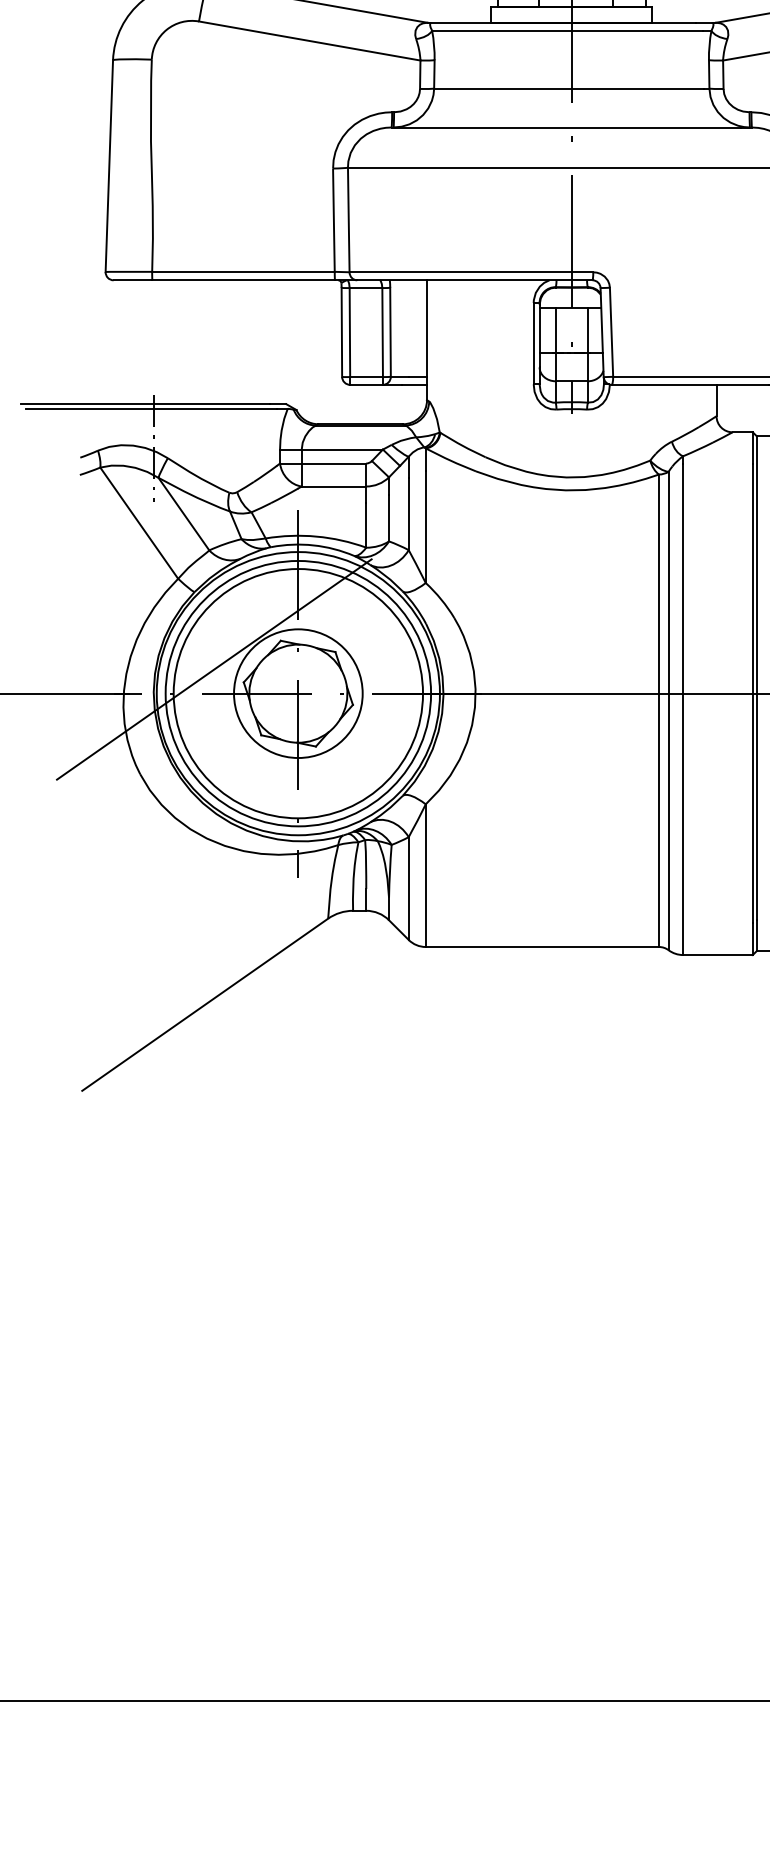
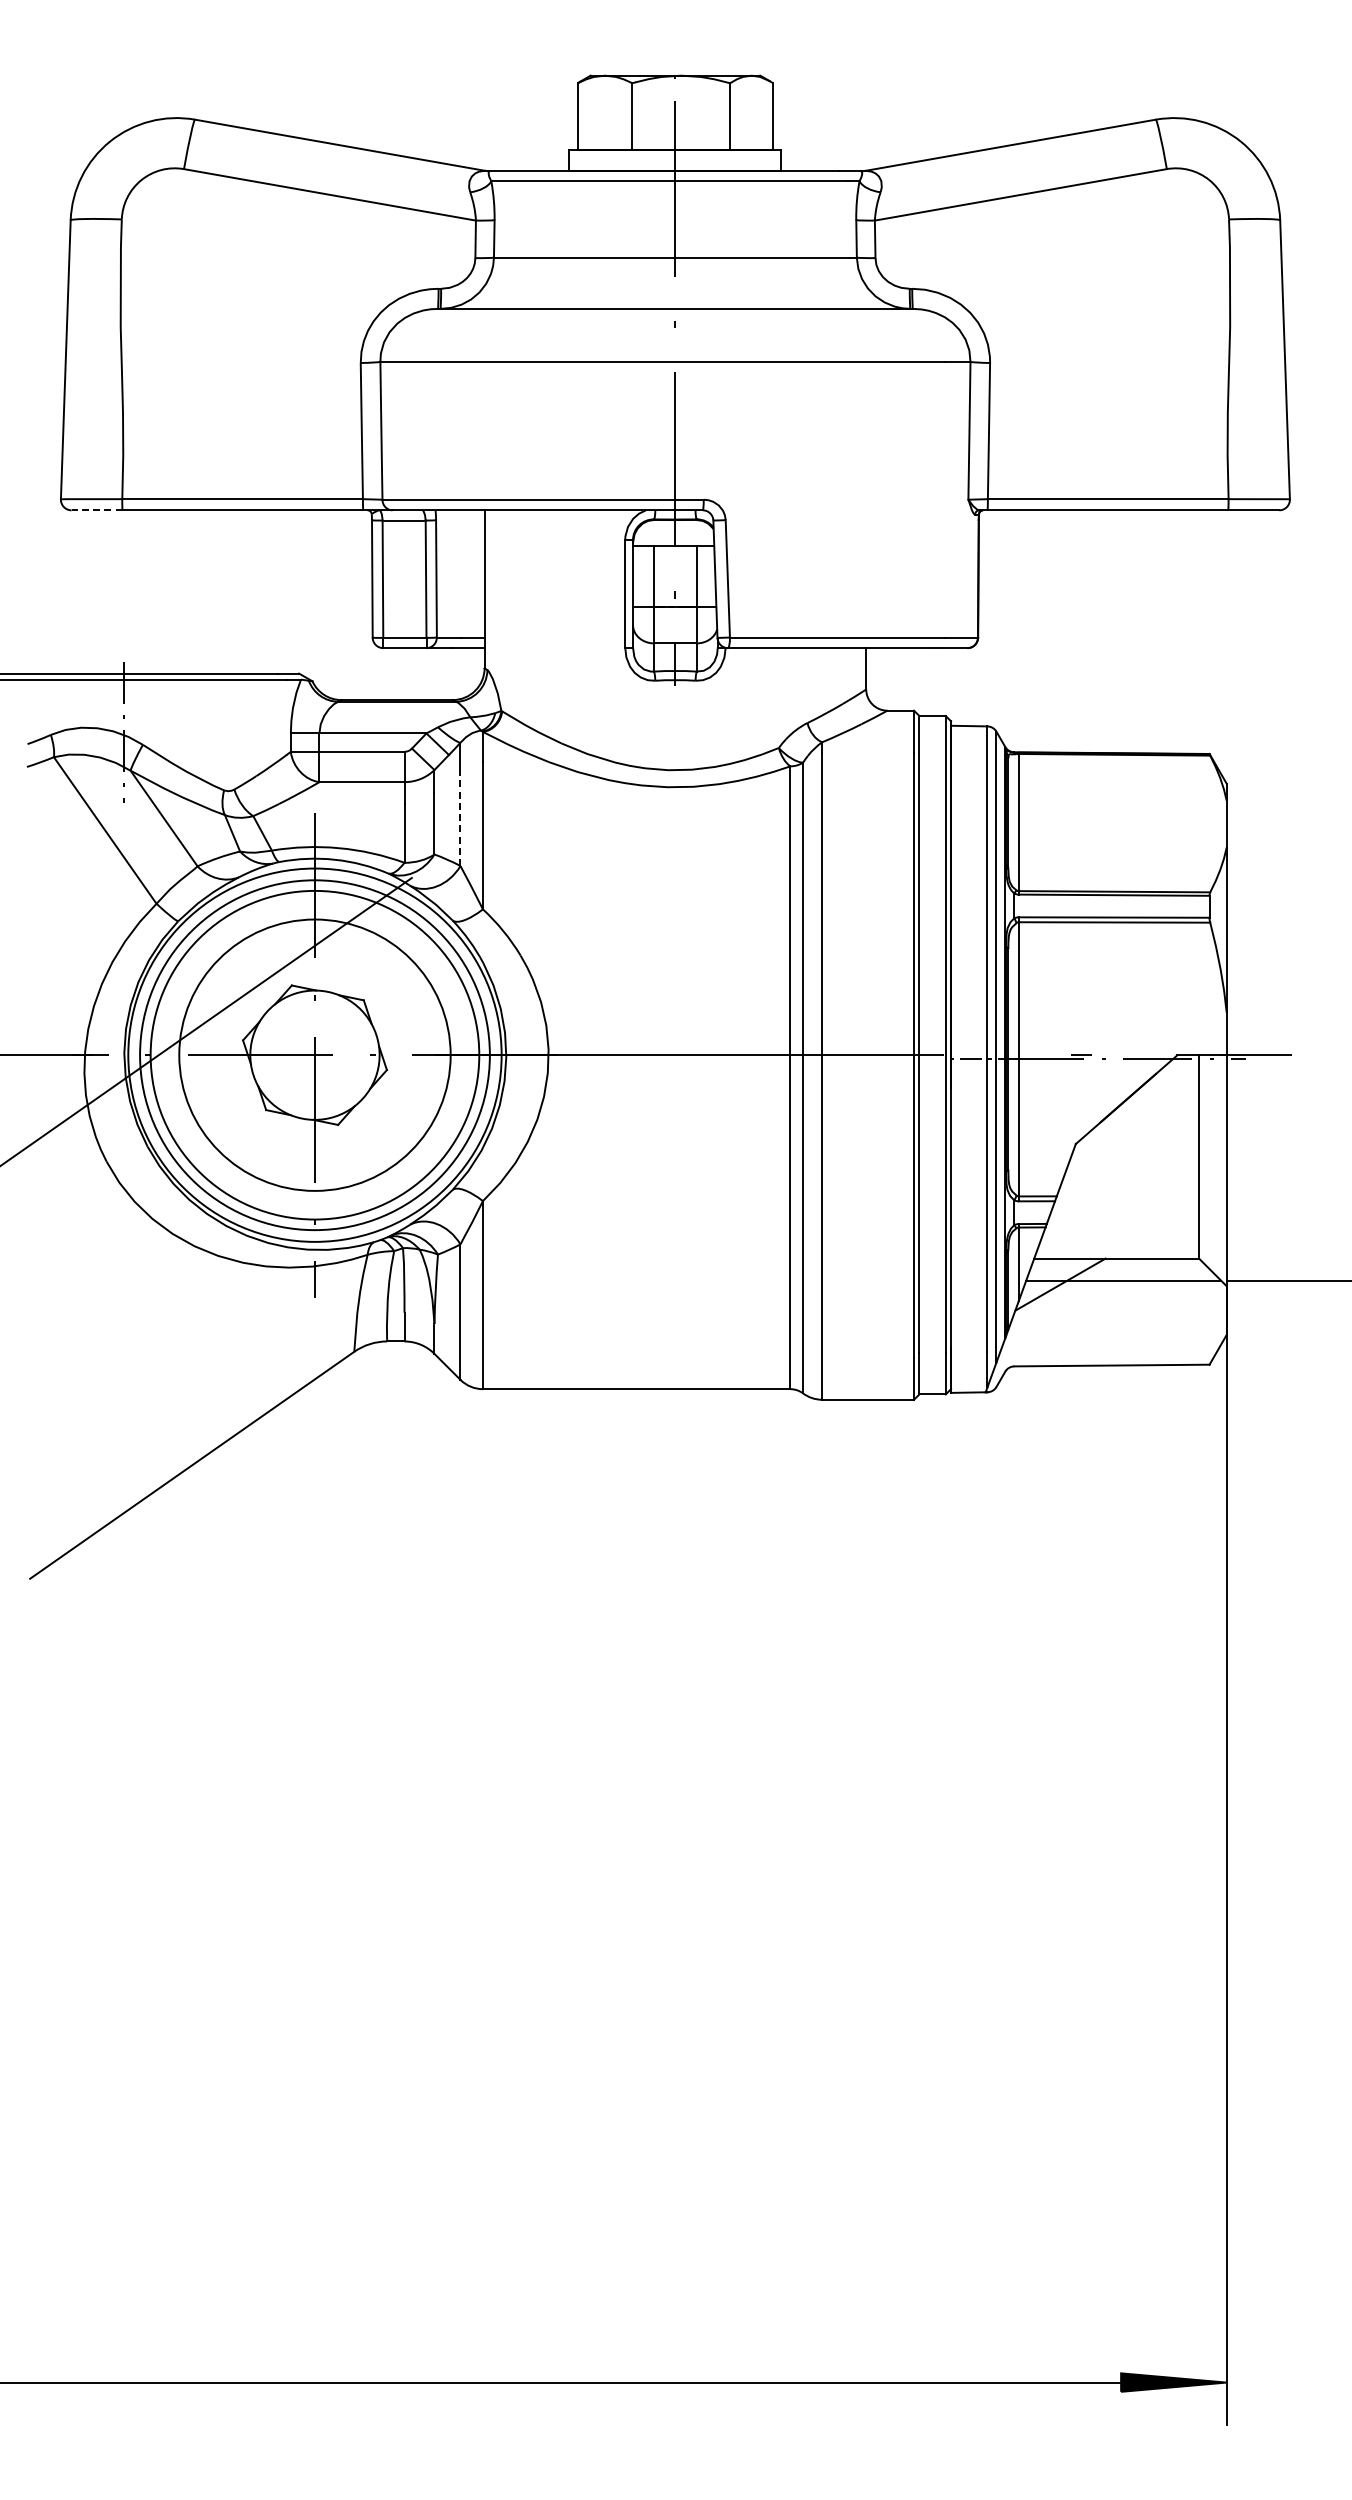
line: (133, 280) -> (97, 510), solid -> dashed
line: (408, 514) -> (460, 818), solid -> dashed
circle: (297, 693) -> (314, 1055), size x1.6

